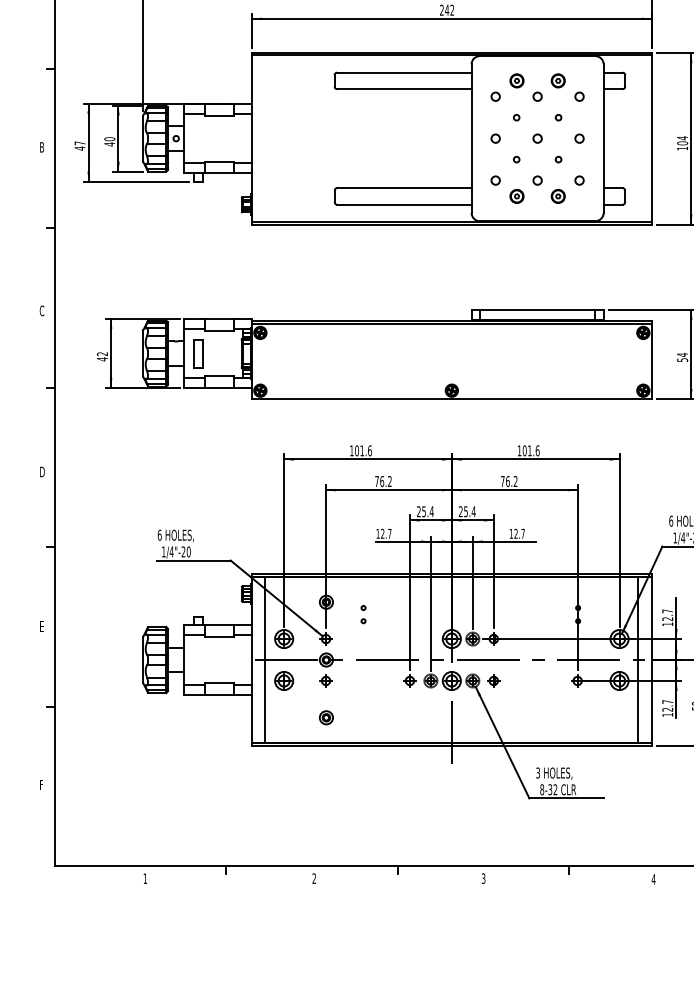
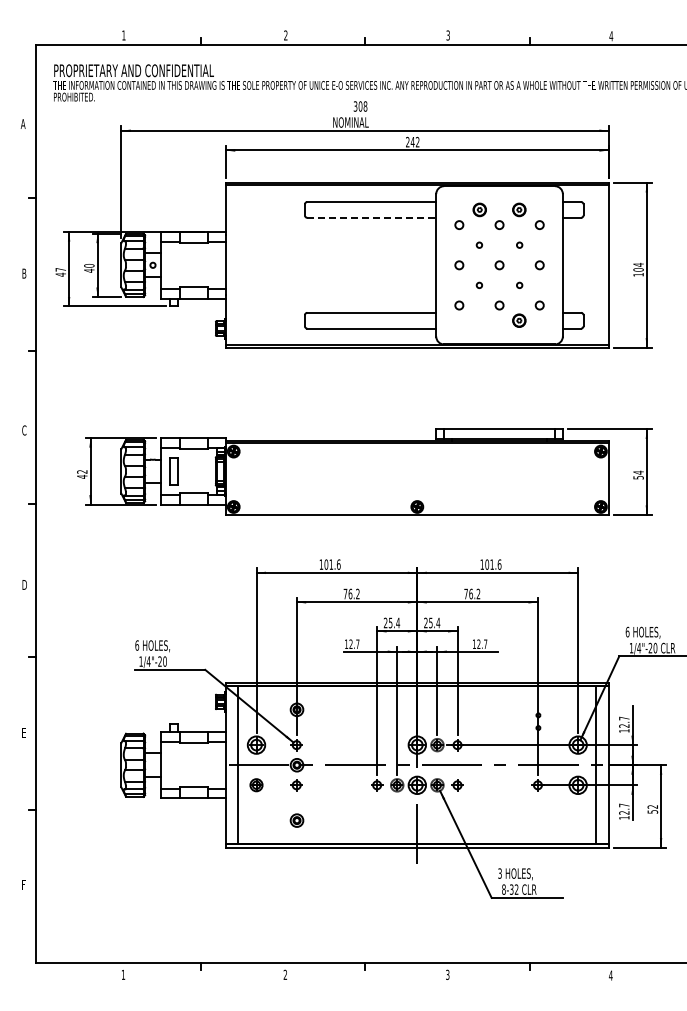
line: (405, 88) -> (372, 217), solid -> dashed
part: (516, 196) -> (479, 320), removed
part: (363, 614) -> (332, 721), removed
part: (284, 680) -> (256, 784), size x0.7

